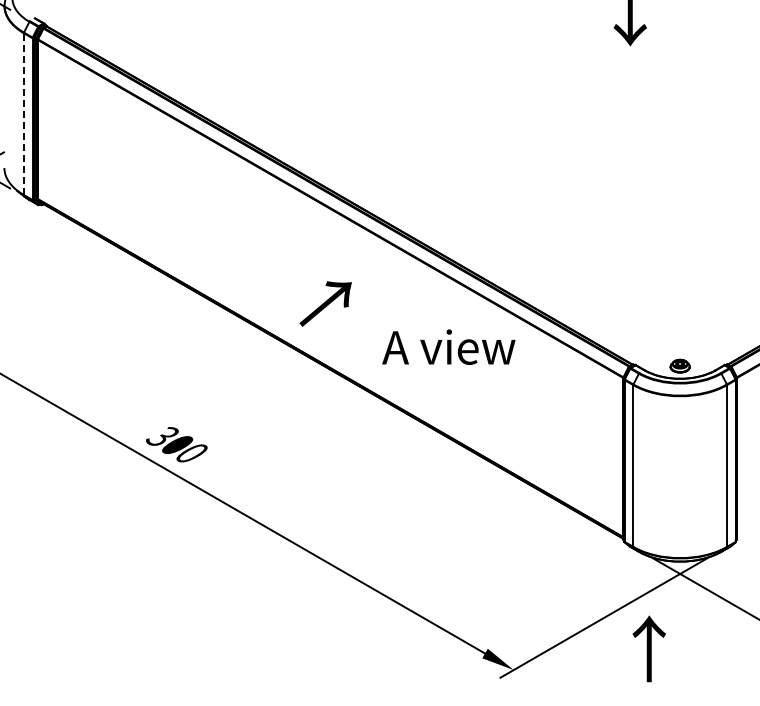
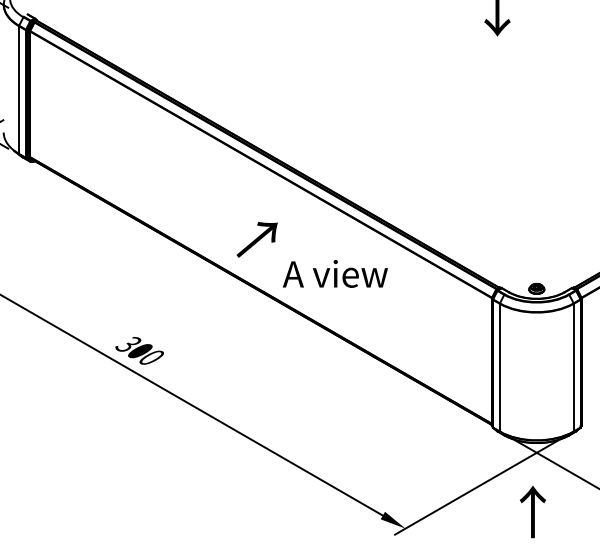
line: (23, 114) -> (18, 90), dashed -> solid
text: (448, 346) -> (335, 273), moved
text: (648, 648) -> (532, 511), moved

